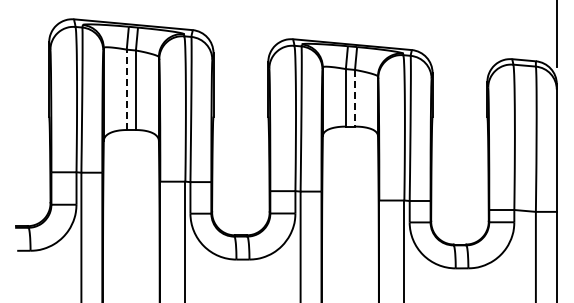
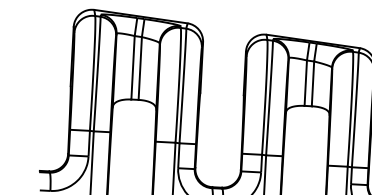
line: (126, 89) -> (132, 67), dashed -> solid
line: (355, 98) -> (313, 84), dashed -> solid

